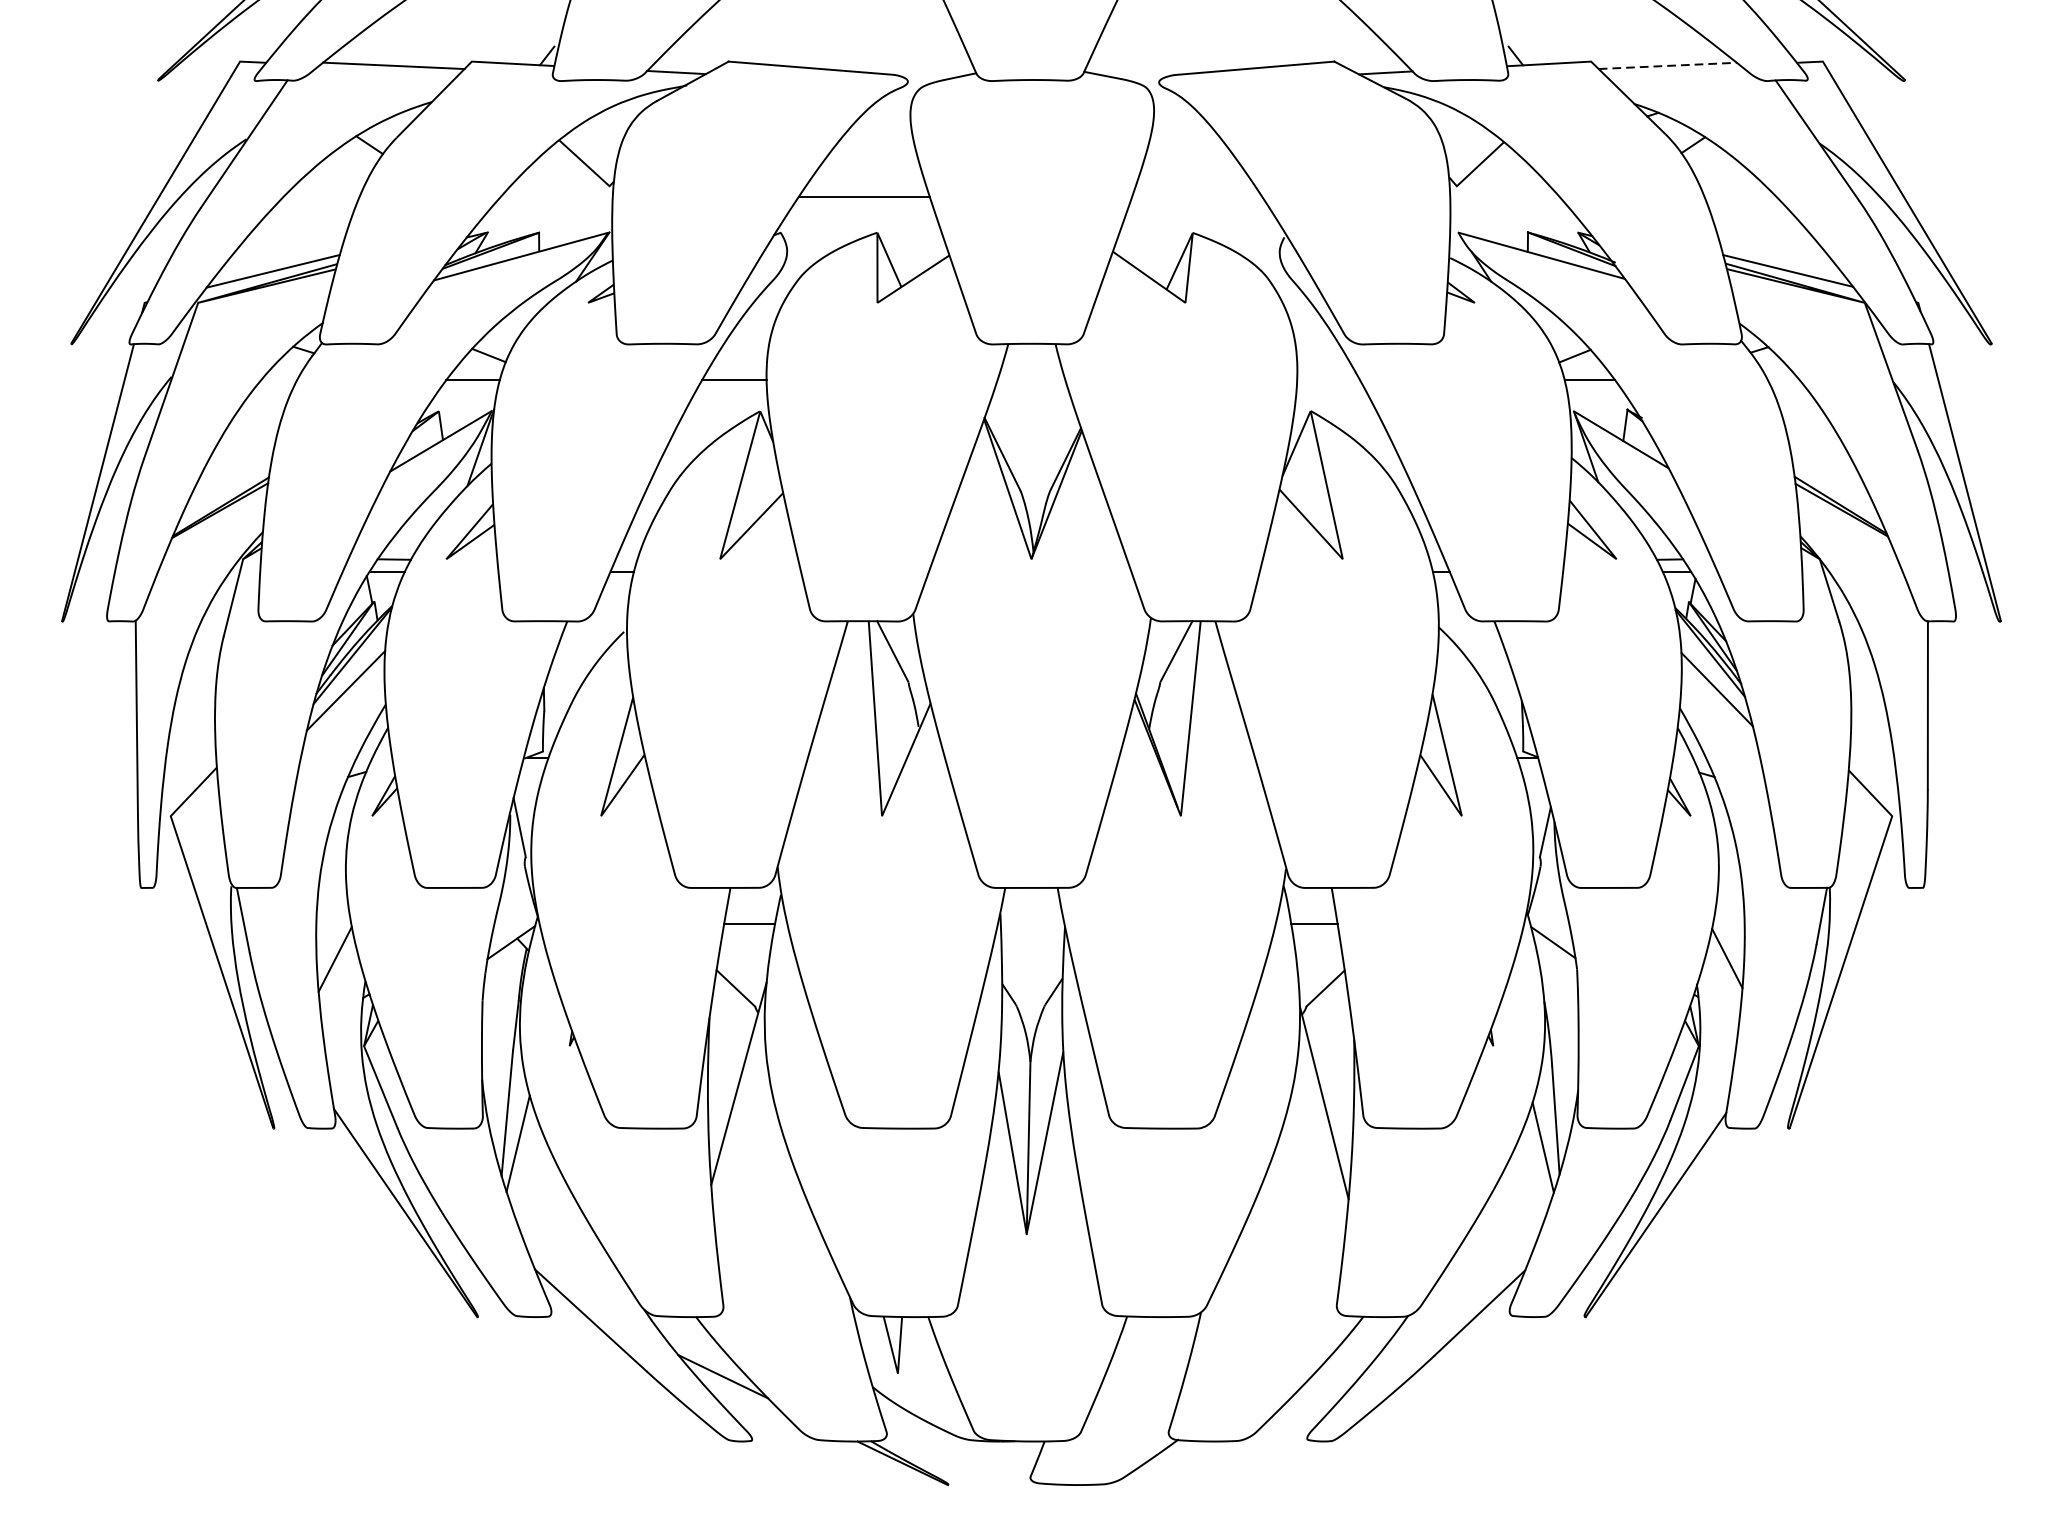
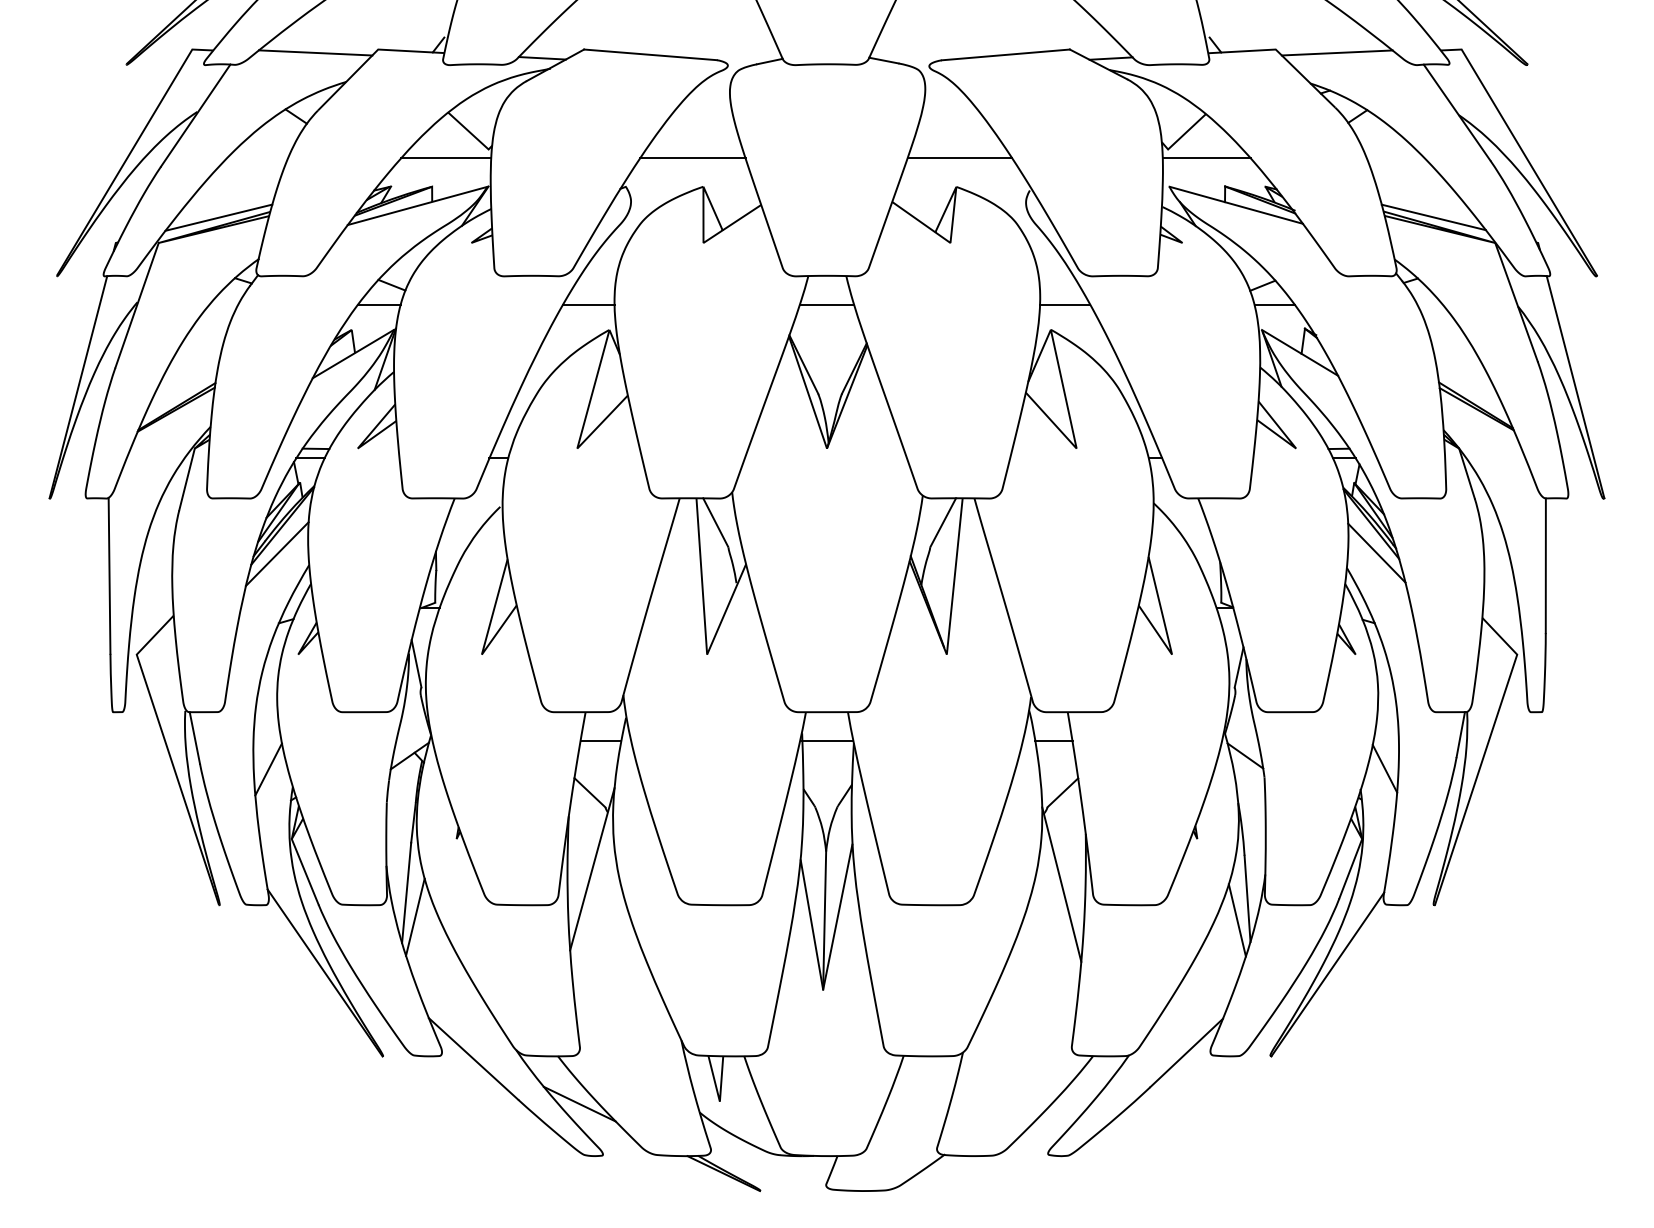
line: (1668, 65) -> (1337, 52), dashed -> solid
line: (557, 197) -> (446, 158), added
line: (1196, 197) -> (959, 158), added
line: (1504, 197) -> (1206, 158), added
line: (1030, 380) -> (826, 305), added
line: (1328, 380) -> (1065, 305), added
line: (1032, 924) -> (827, 741), added

